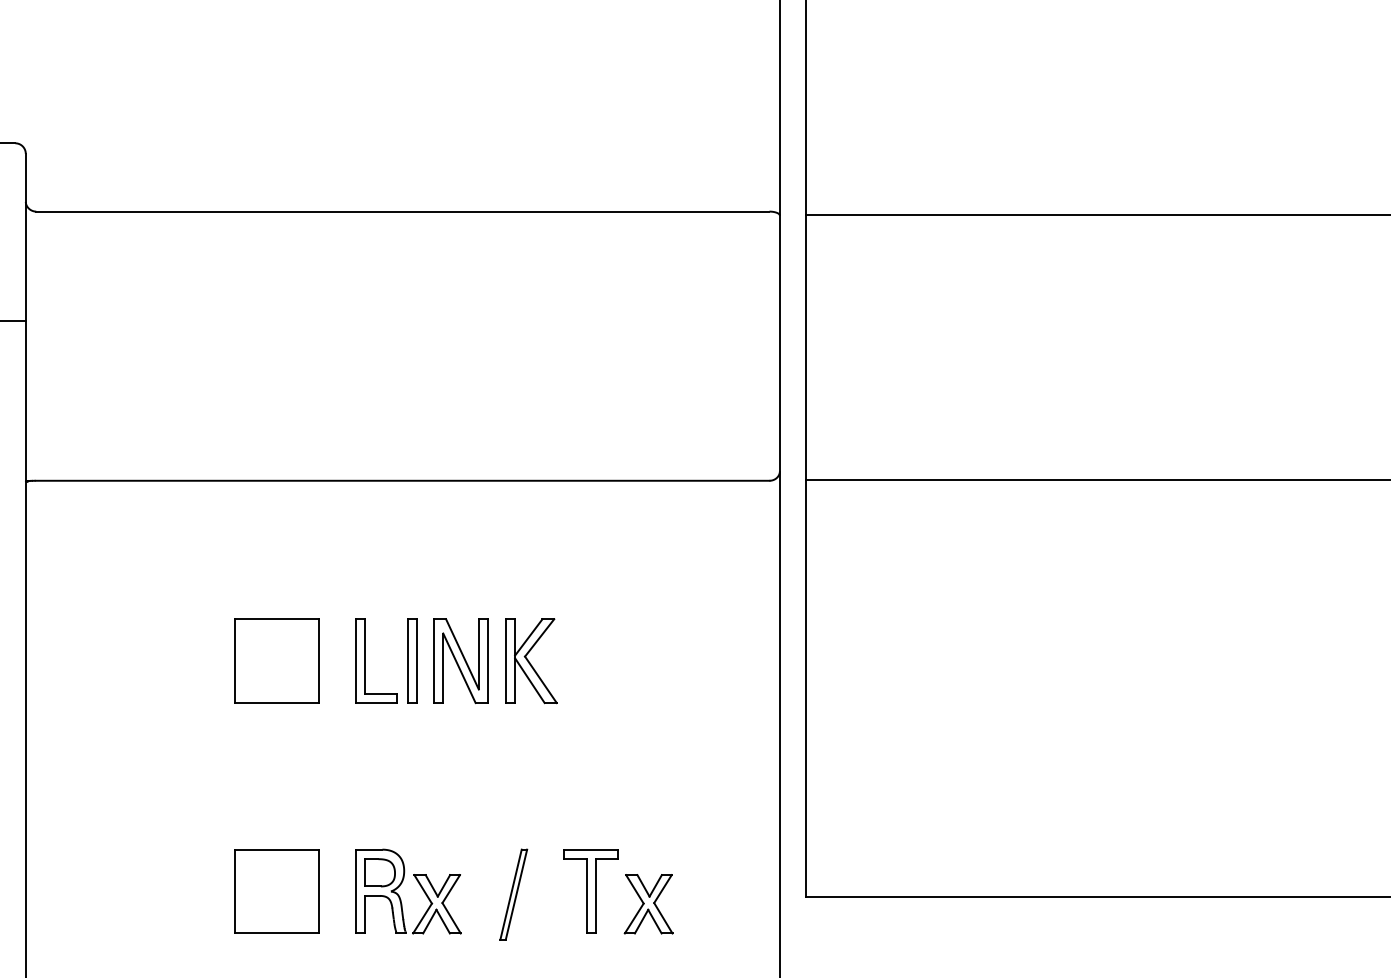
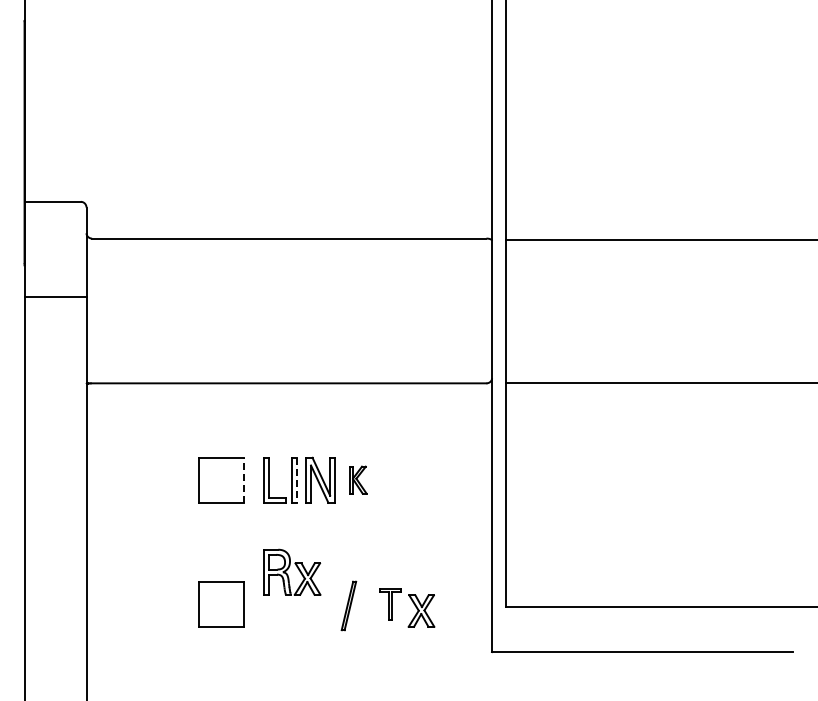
part: (531, 659) -> (358, 479), size x0.6
line: (319, 661) -> (244, 480), solid -> dashed
line: (418, 661) -> (297, 480), solid -> dashed
part: (408, 890) -> (292, 571), moved
part: (591, 891) -> (390, 604), size x0.7

